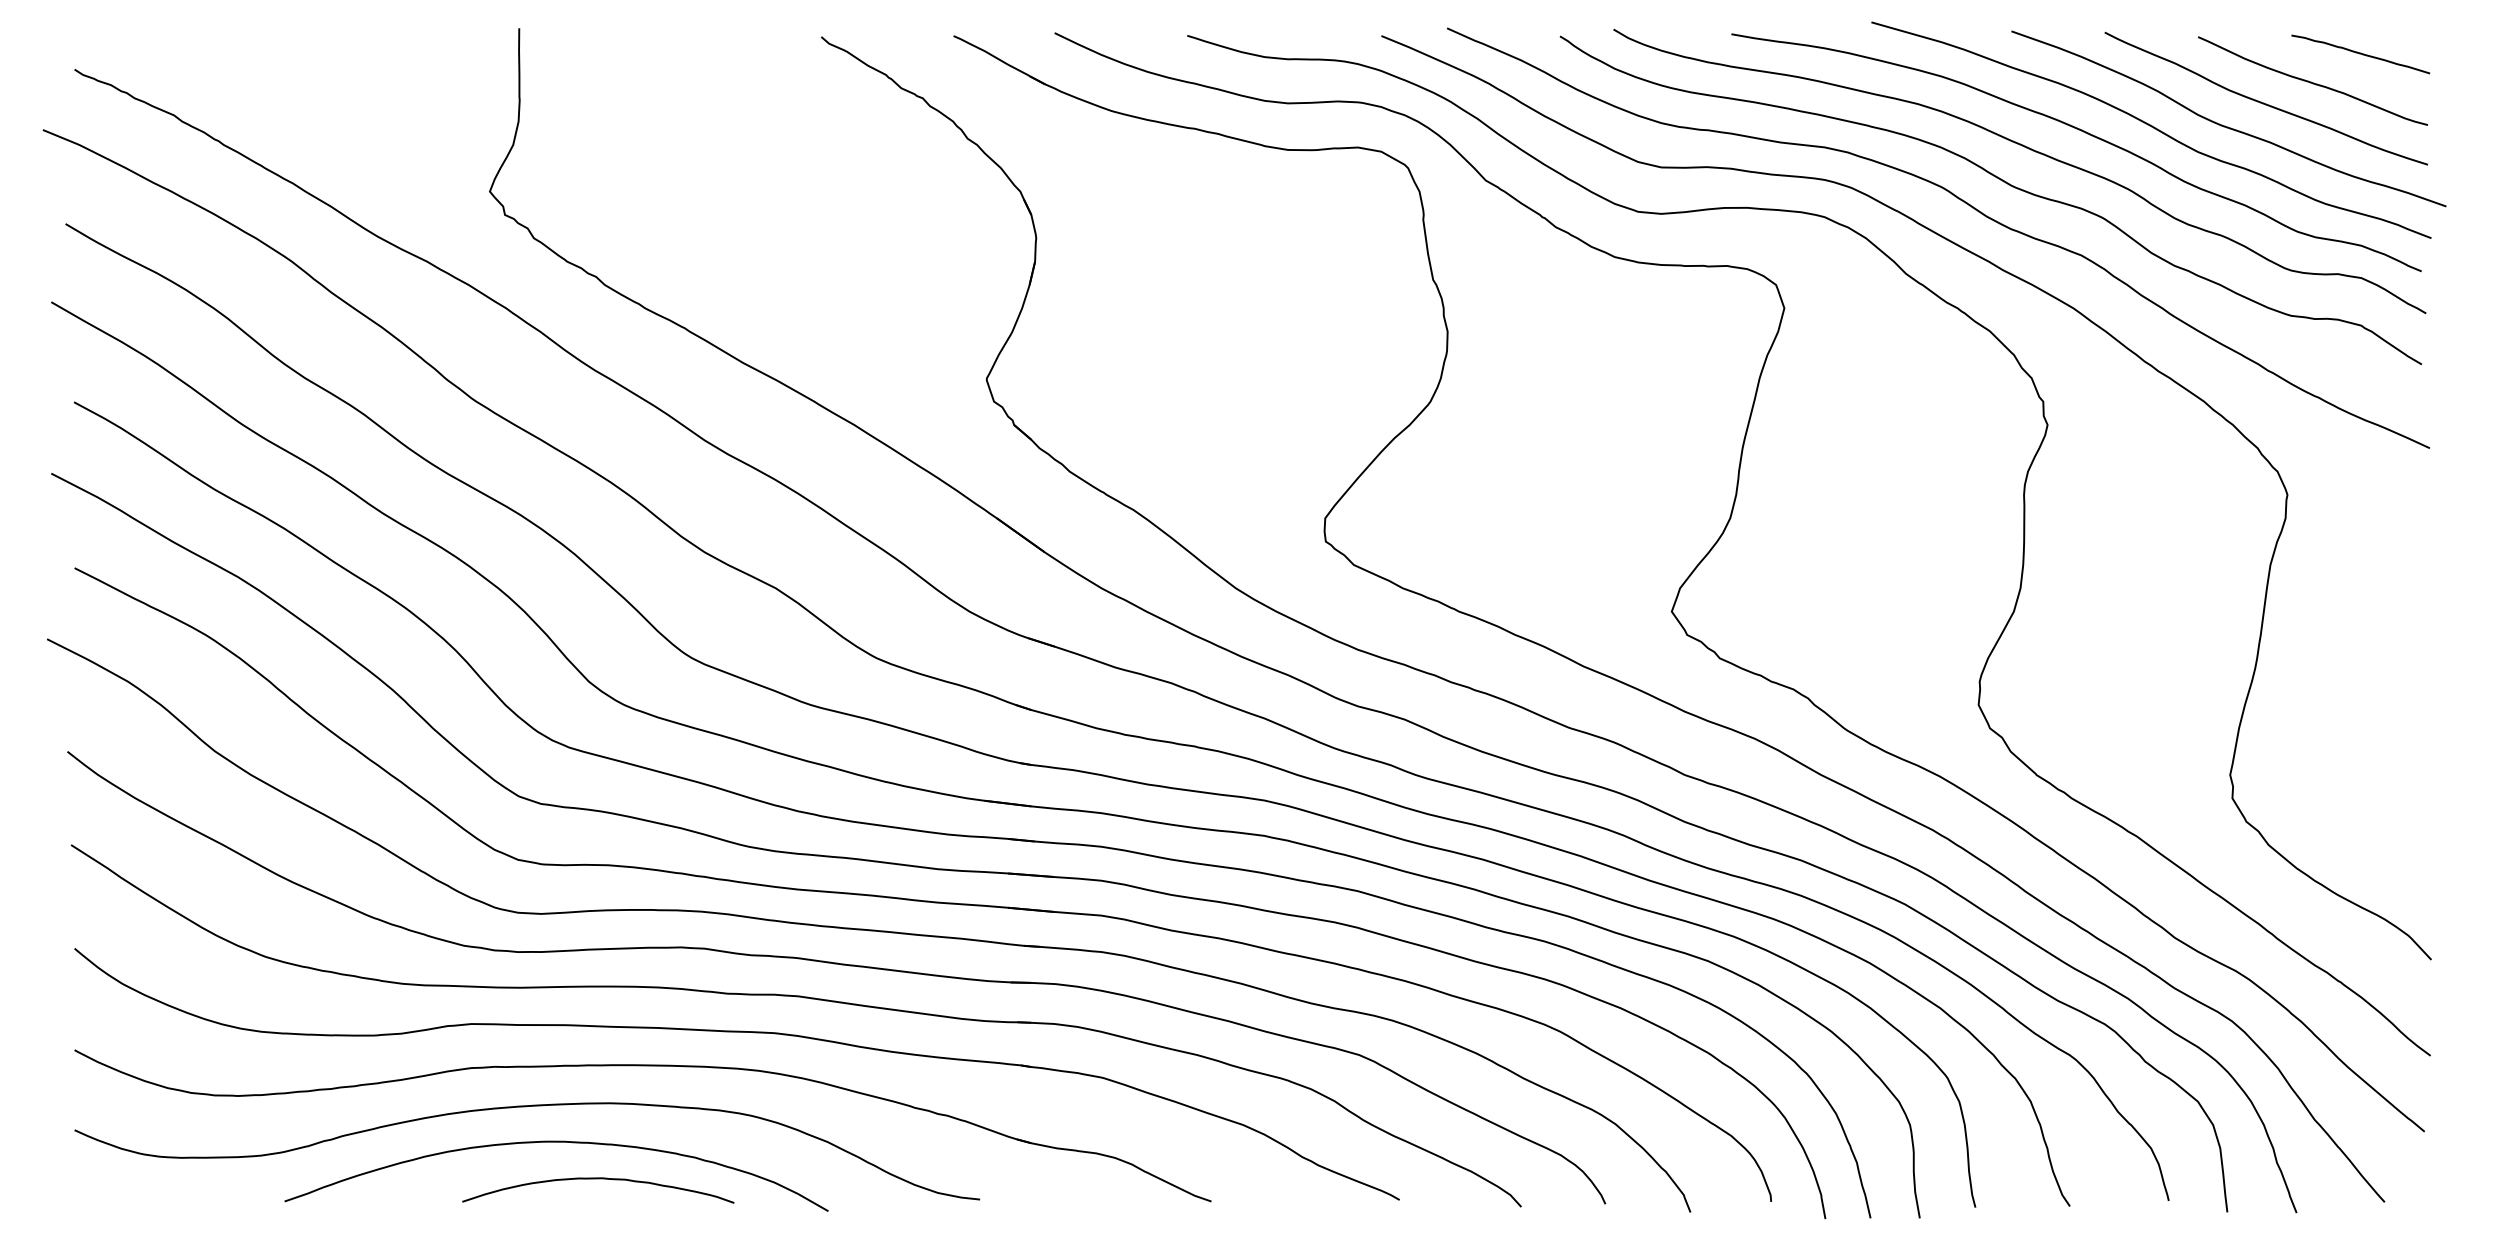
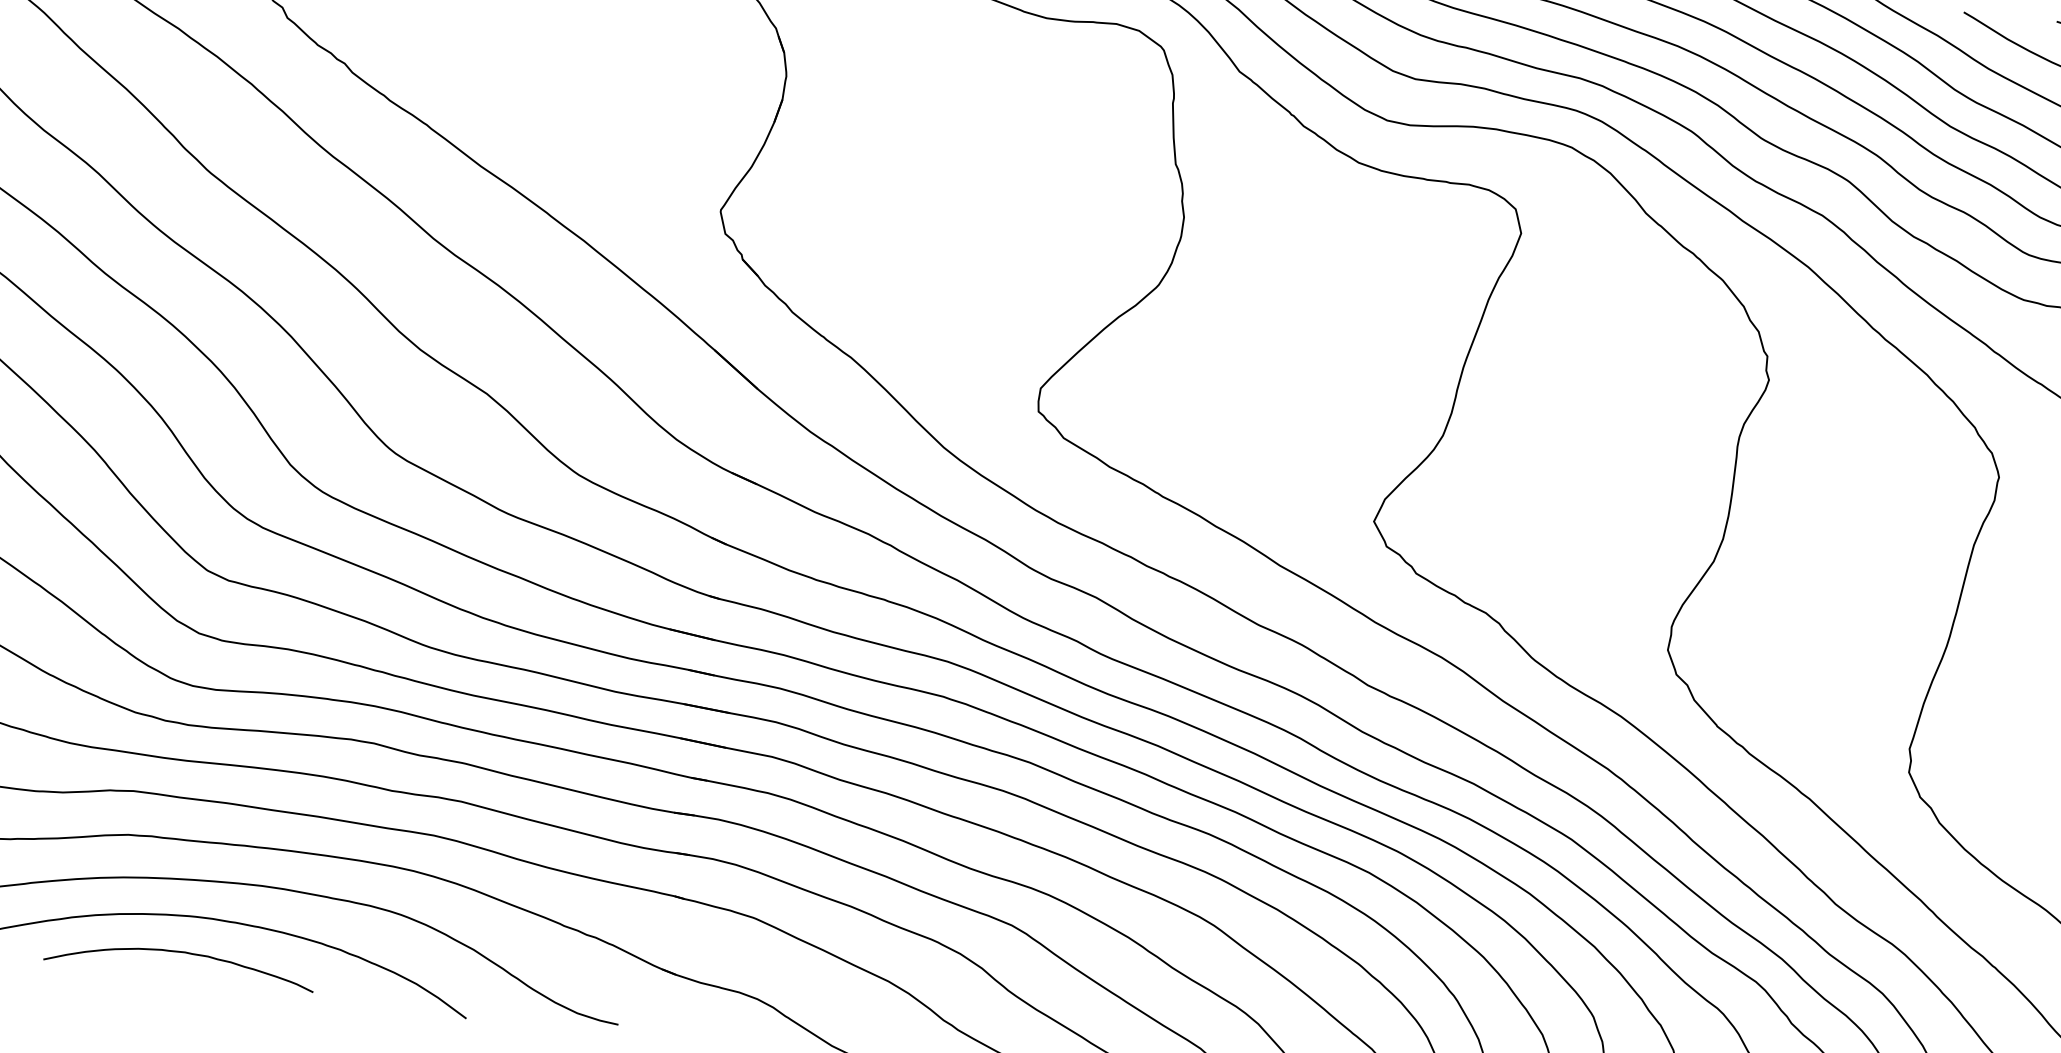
curve: (598, 1179) -> (181, 953), moved

